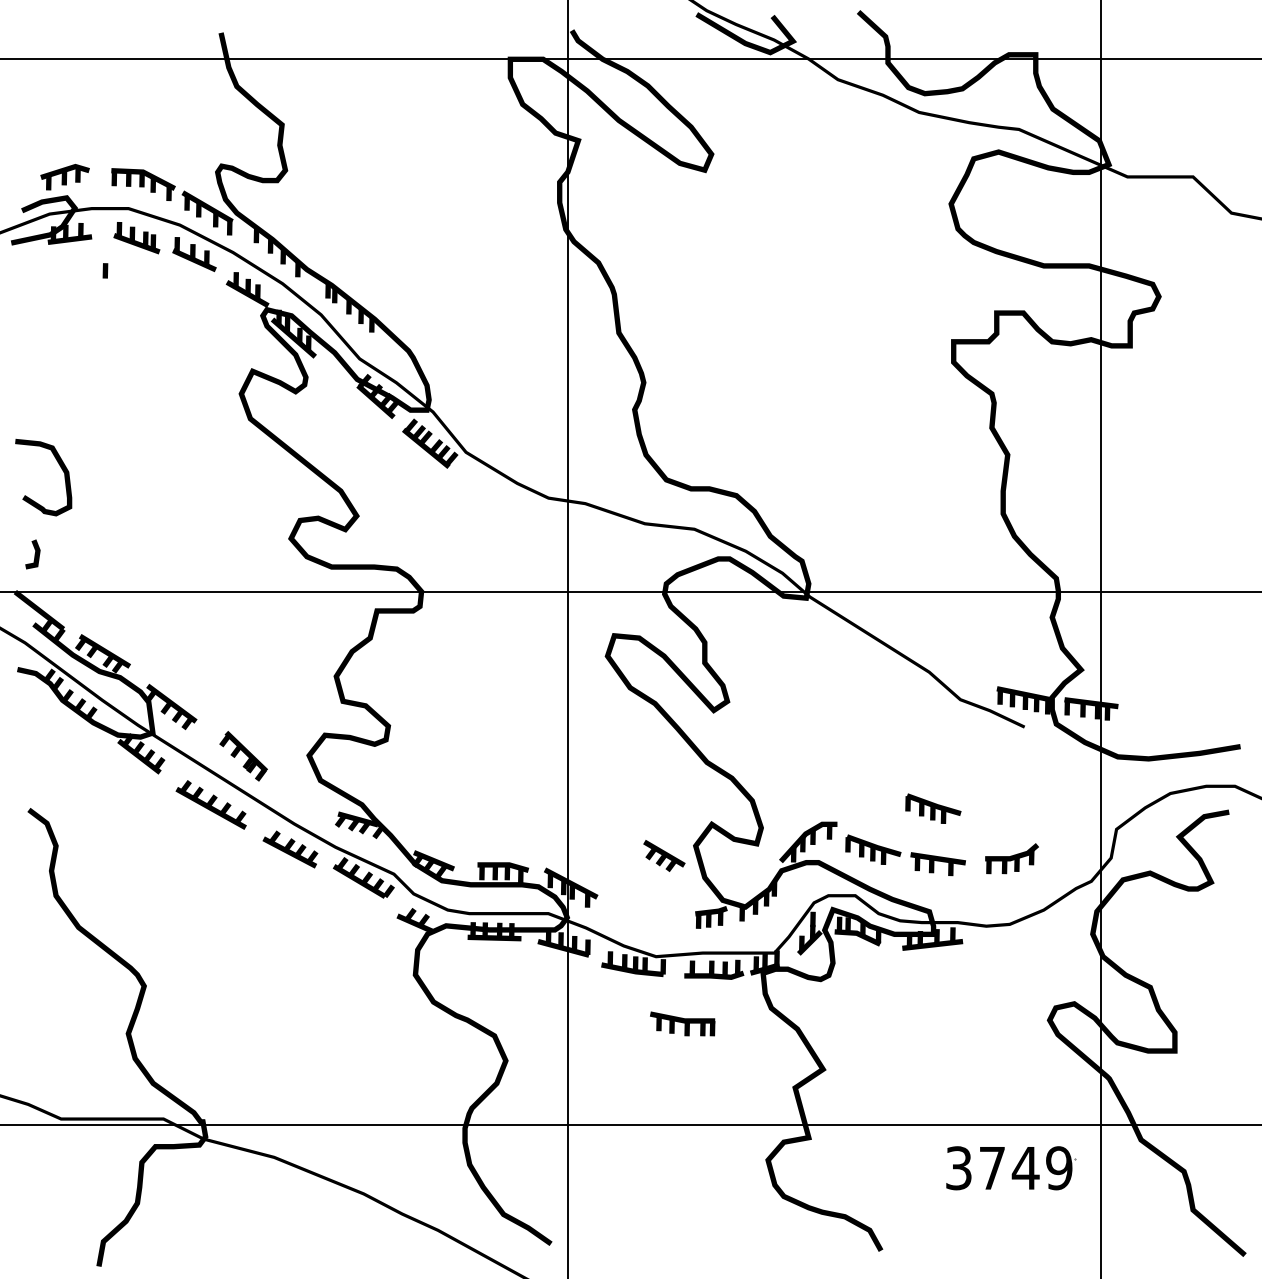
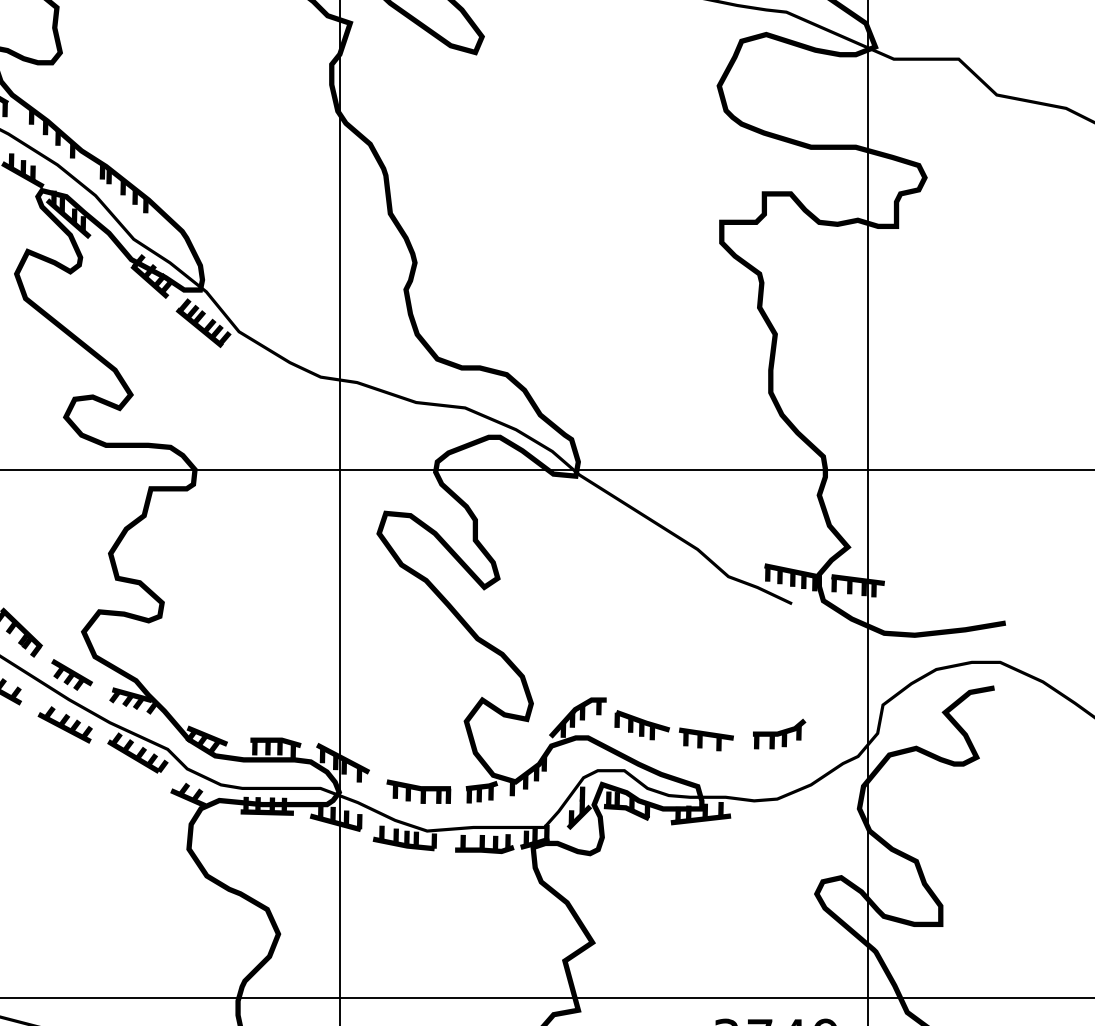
part: (933, 808) -> (701, 684), removed
part: (664, 855) -> (72, 674), moved
part: (682, 1023) -> (418, 791), moved

